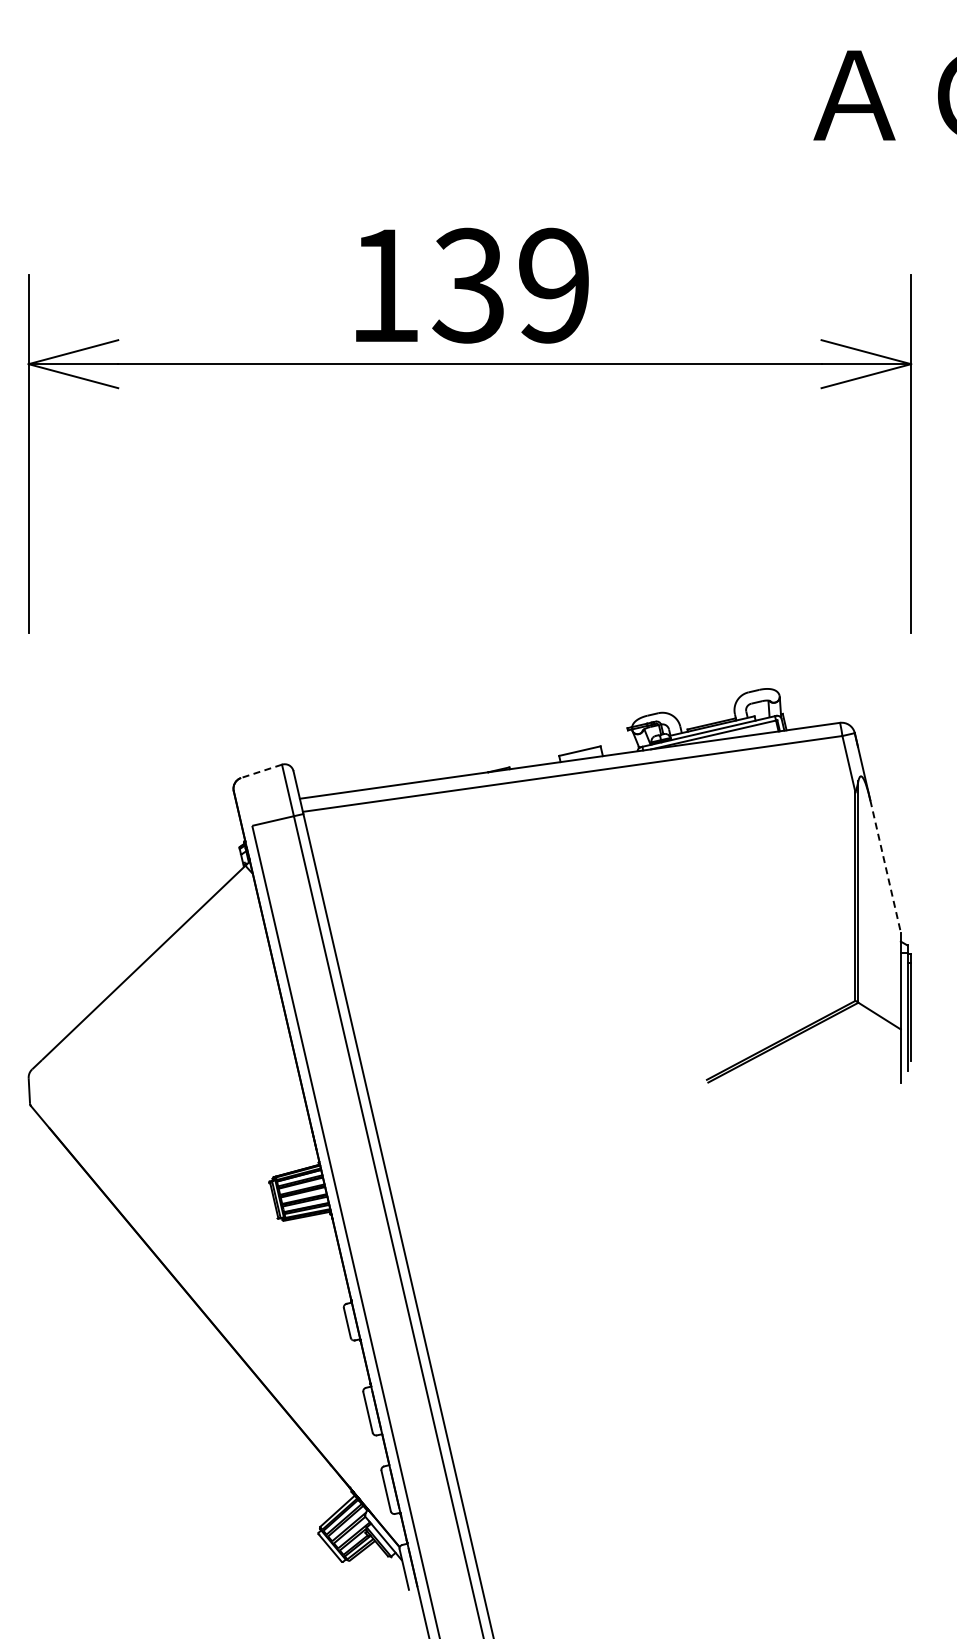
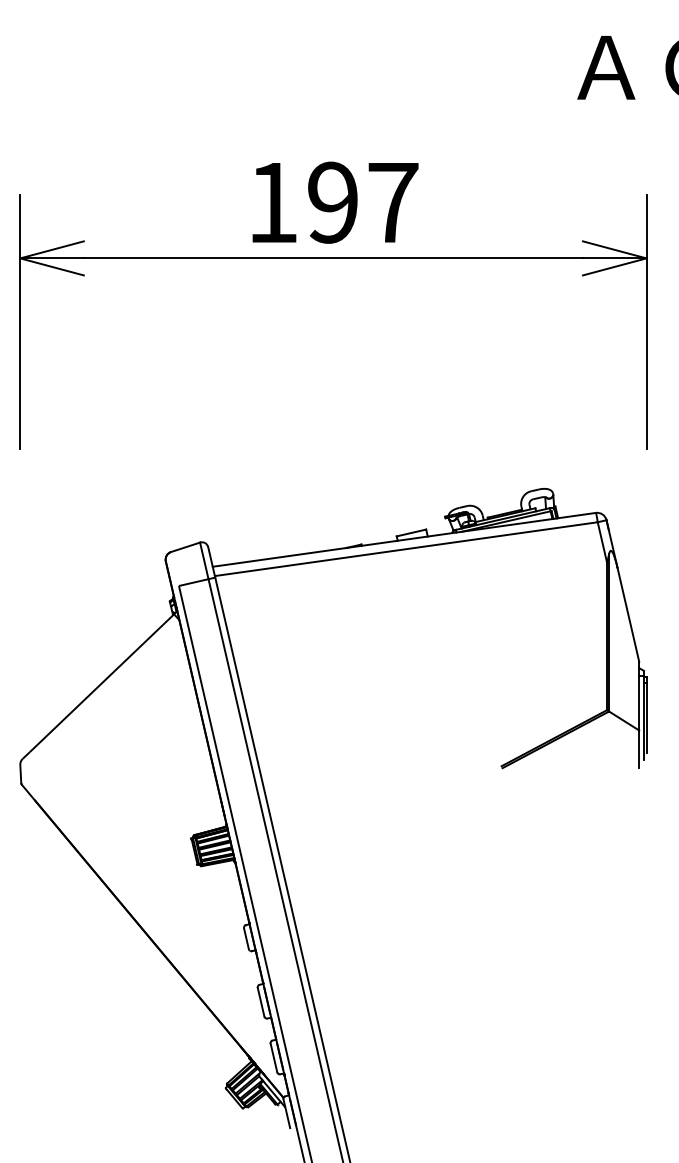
text: (510, 285) -> (362, 202), 139 -> 197
line: (261, 771) -> (185, 547), dashed -> solid
line: (885, 866) -> (628, 614), dashed -> solid

